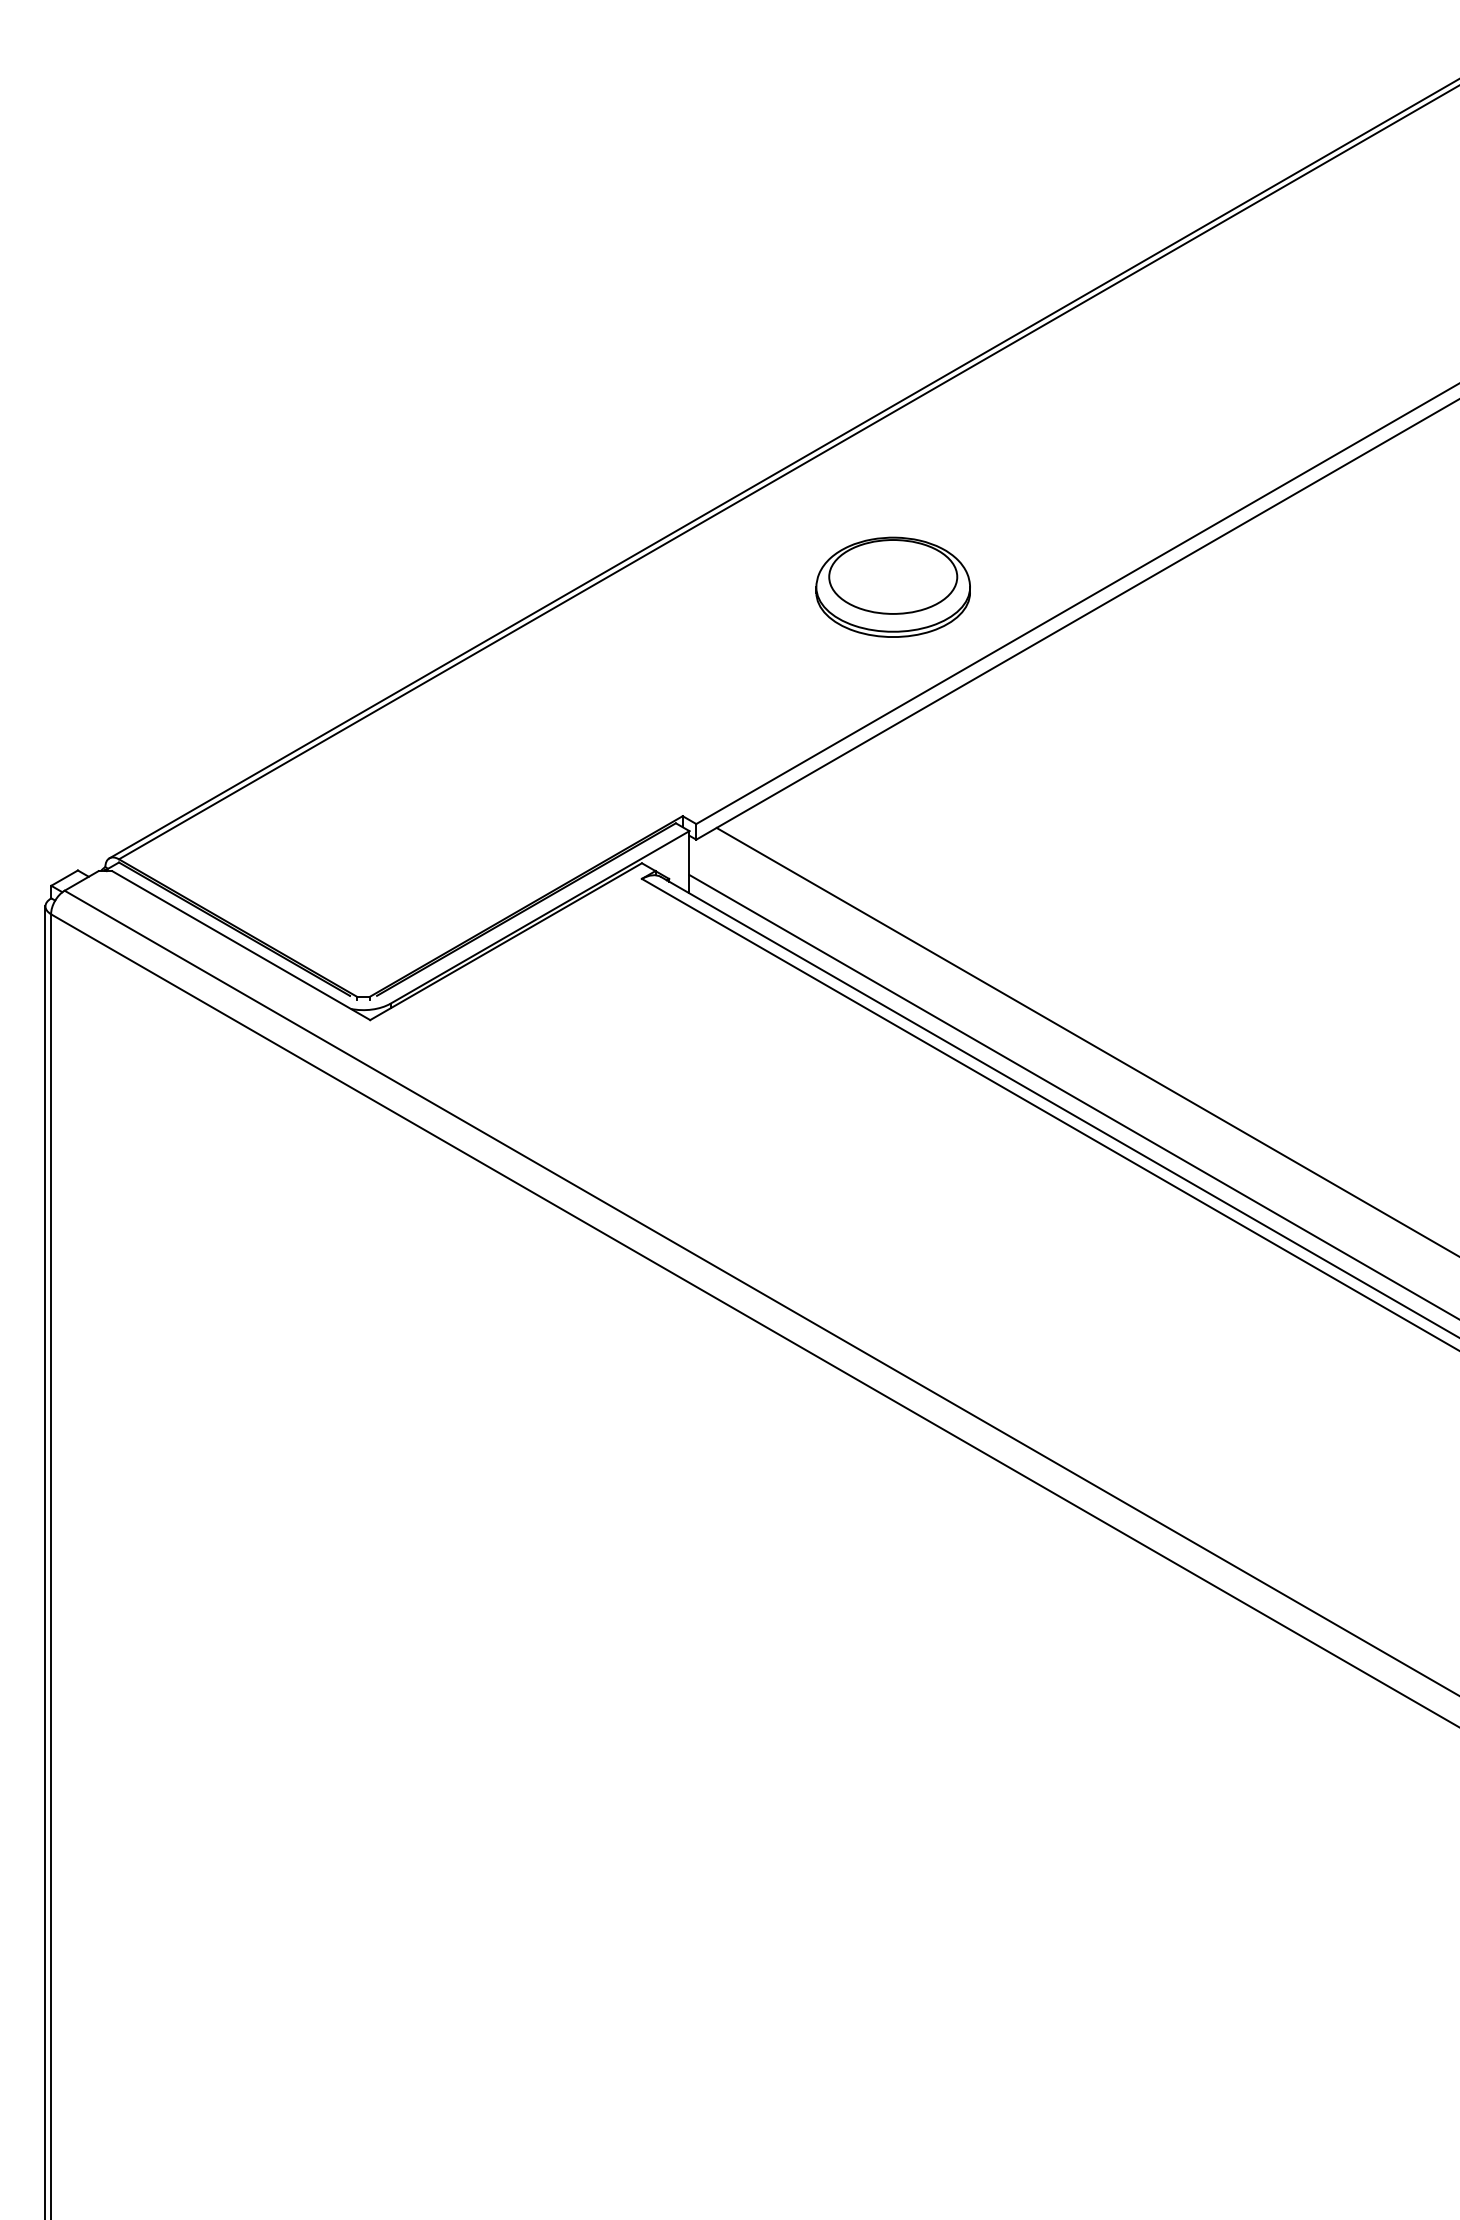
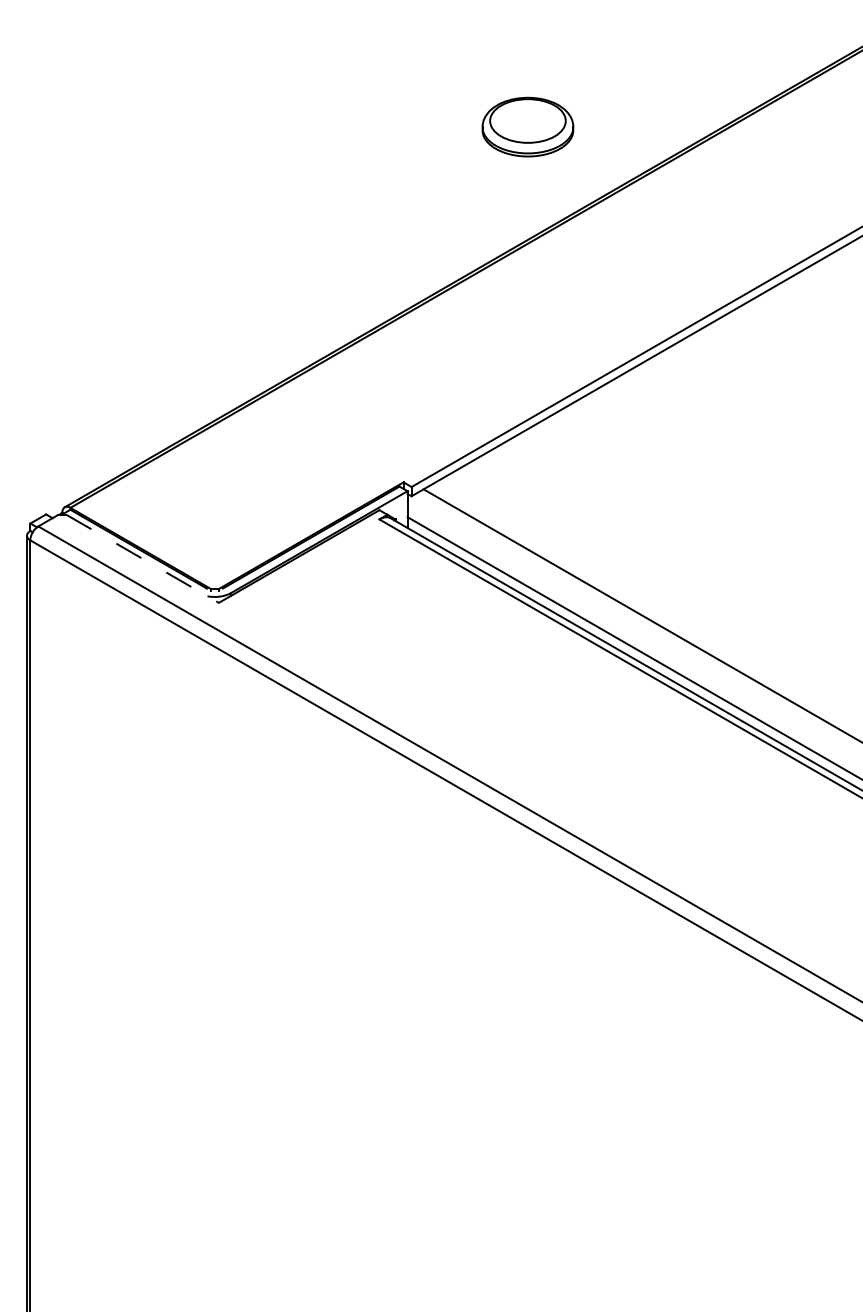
part: (892, 586) -> (527, 126), moved
line: (242, 946) -> (143, 559), solid -> dashed

